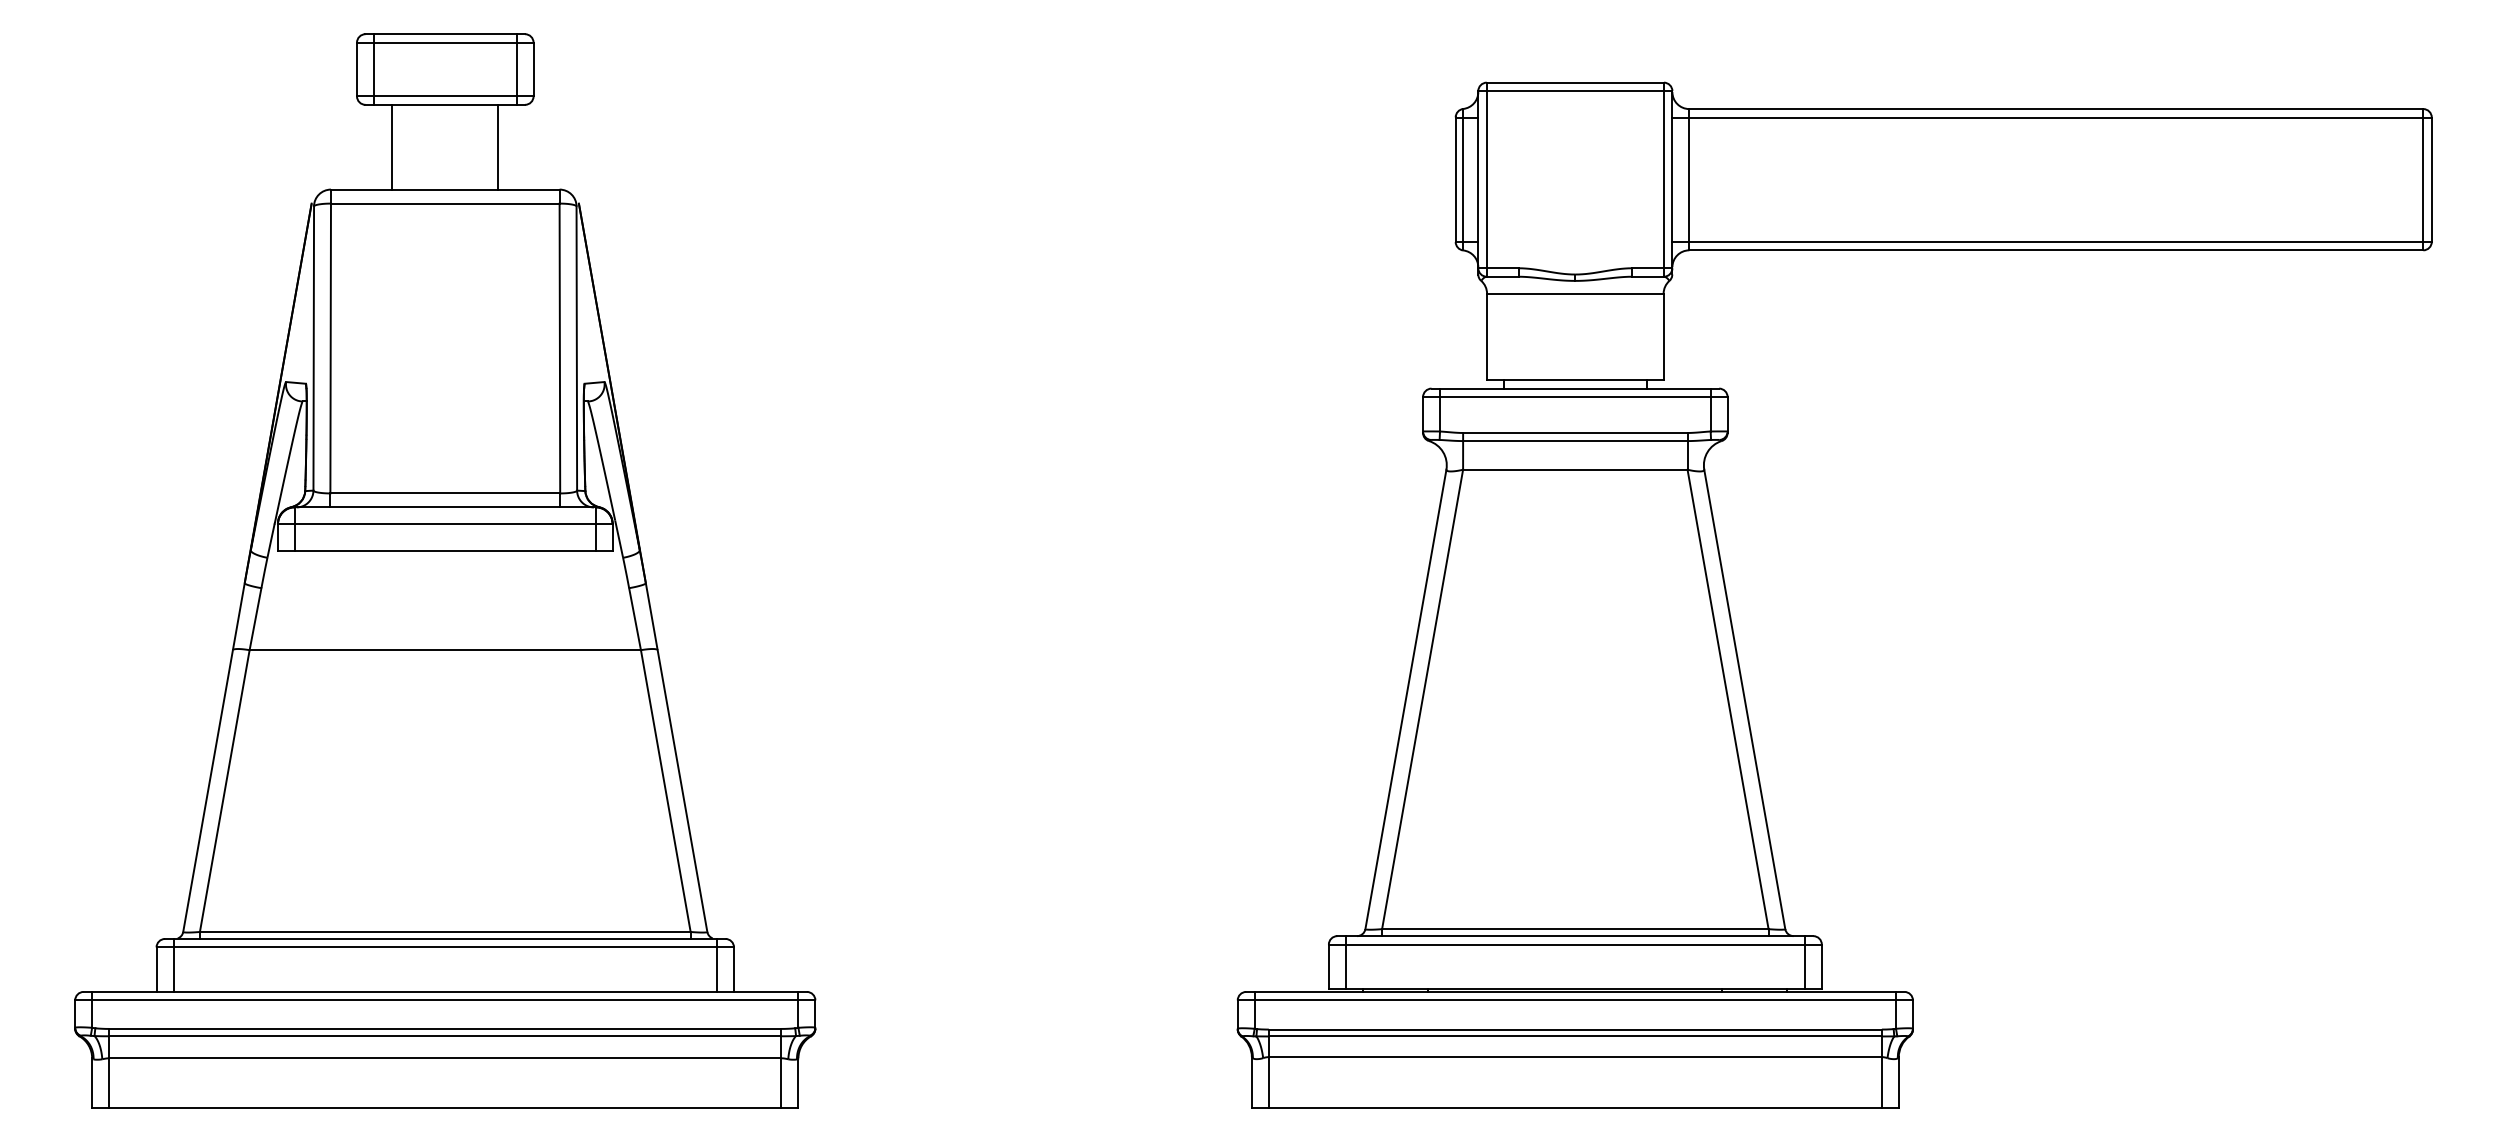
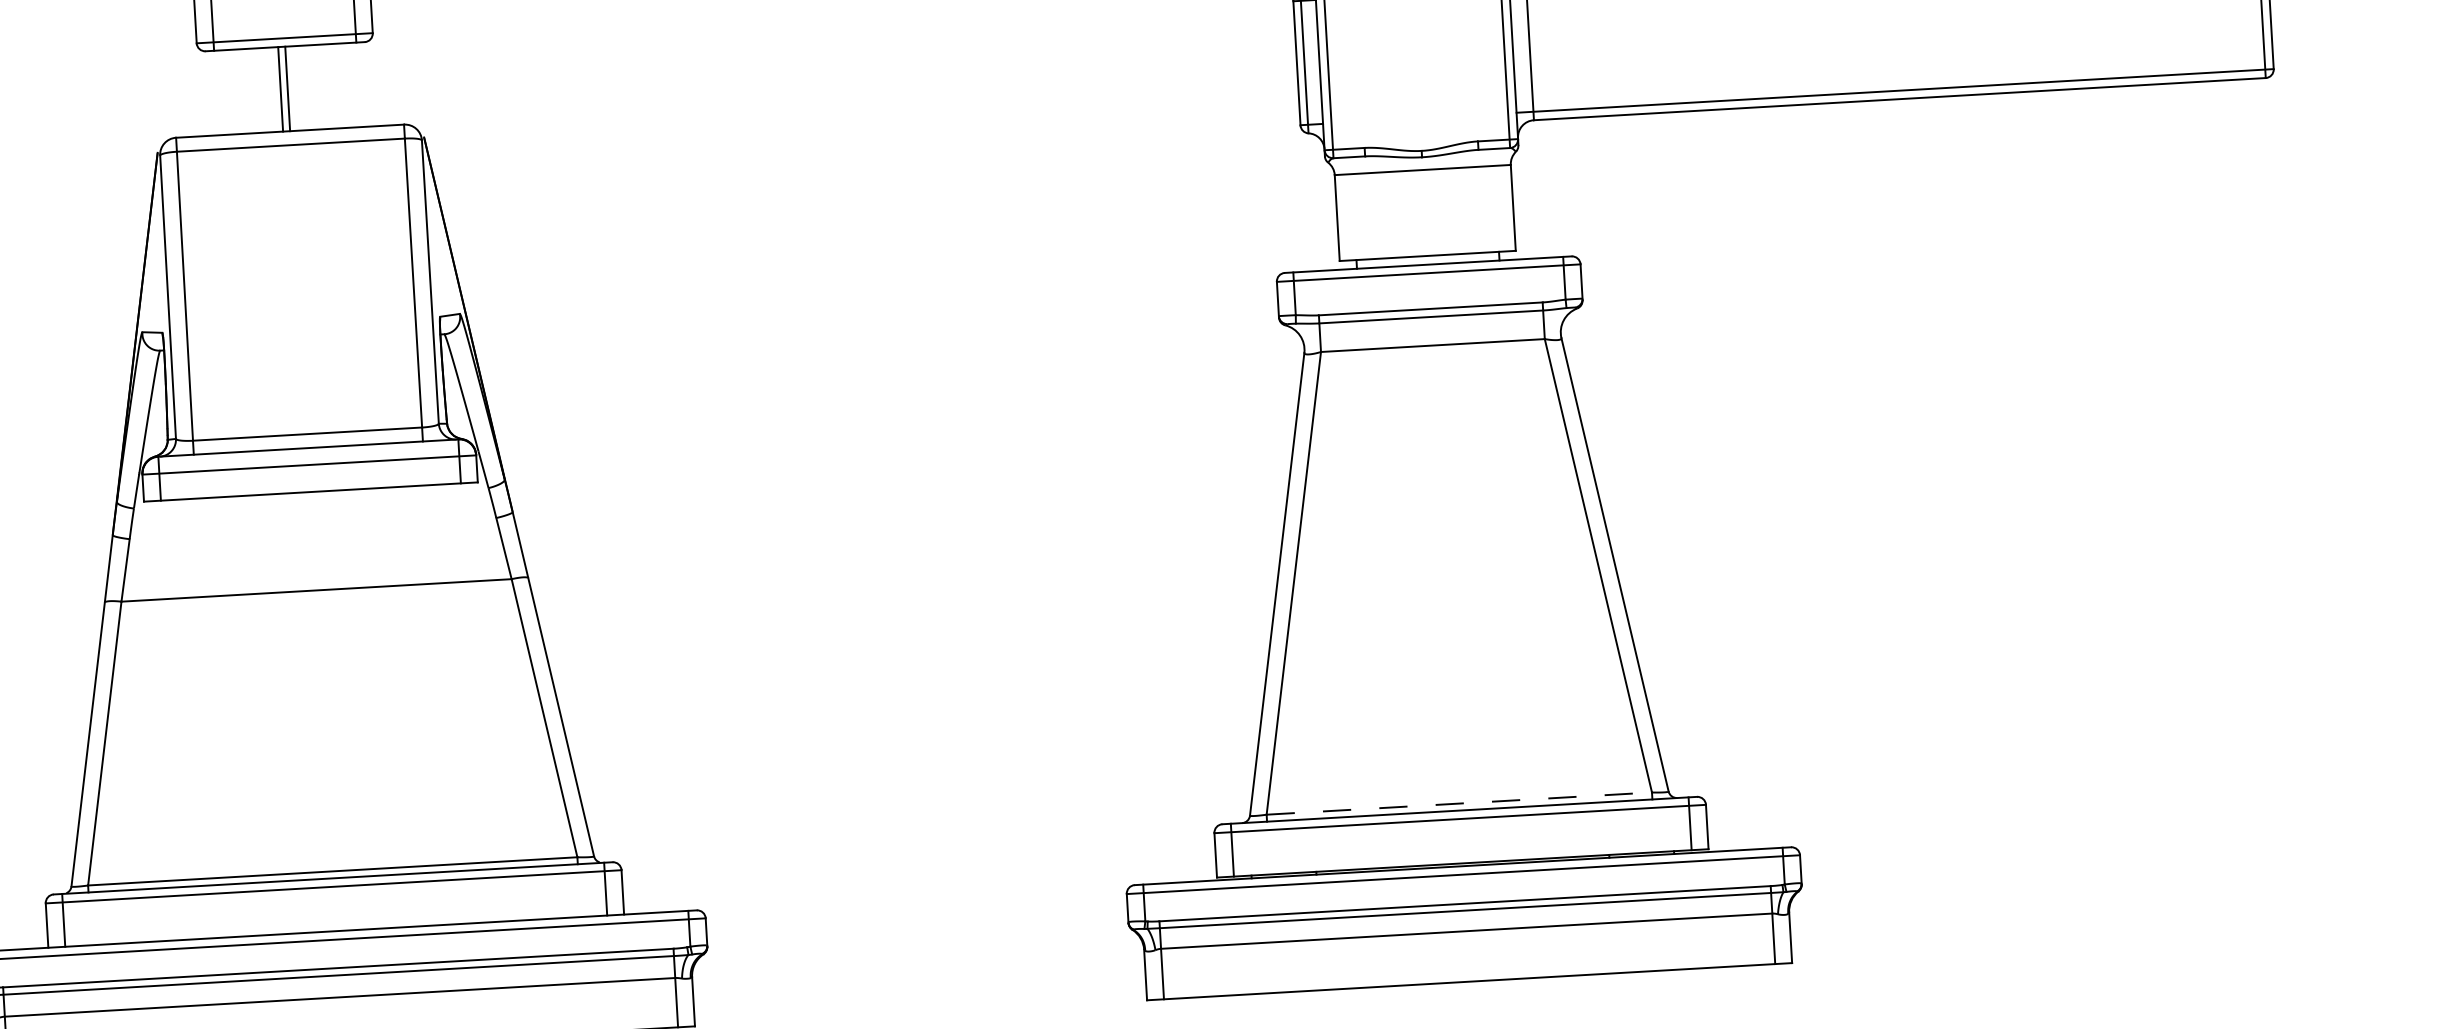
line: (392, 146) -> (287, 88), moved
line: (498, 146) -> (280, 88), moved
line: (1575, 929) -> (1459, 803), solid -> dashed

